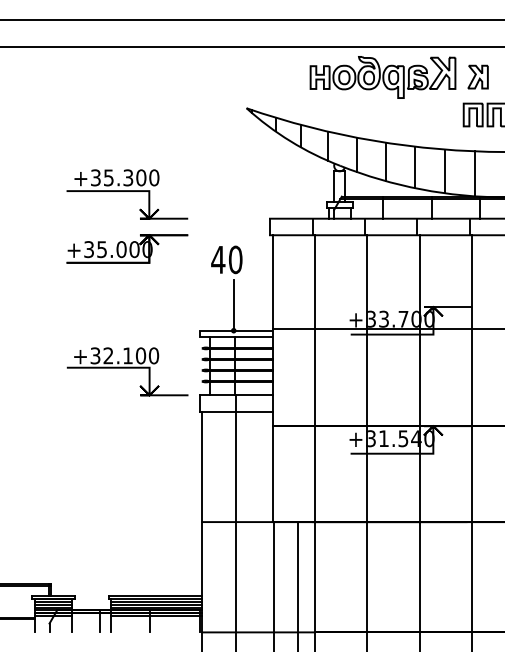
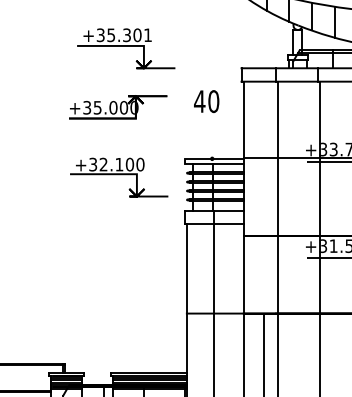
text: (154, 177) -> (148, 34), +35.300 -> +35.301
part: (127, 248) -> (118, 106), moved
line: (233, 305) -> (212, 138), removed
part: (127, 371) -> (119, 177), moved

